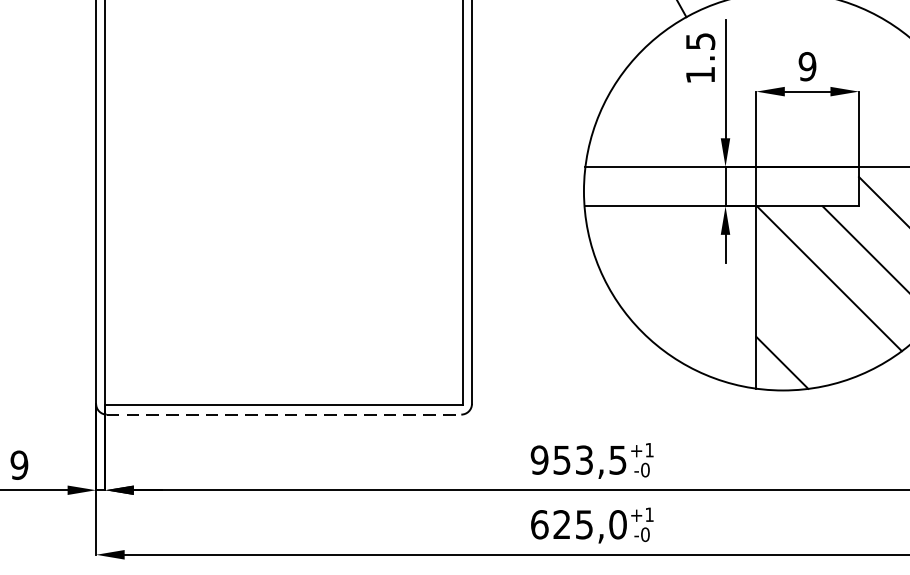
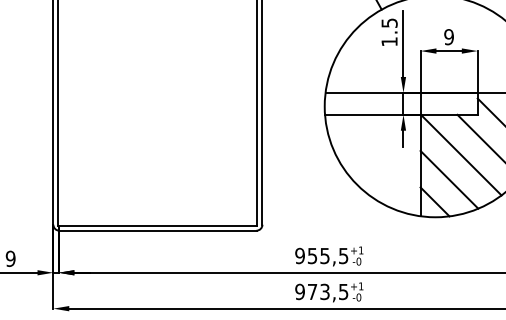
line: (808, 322) -> (449, 179), added
line: (283, 414) -> (157, 230), dashed -> solid
text: (583, 459) -> (324, 255), 953,5 -> 955,5
text: (578, 523) -> (321, 291), 625,0 -> 973,5

